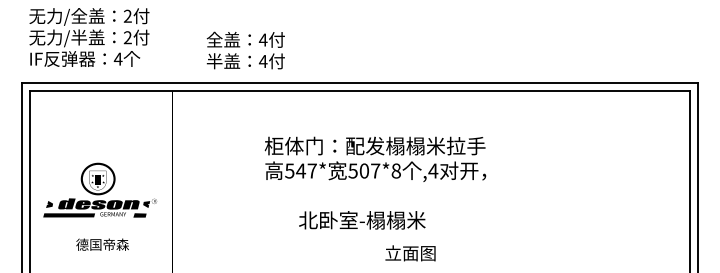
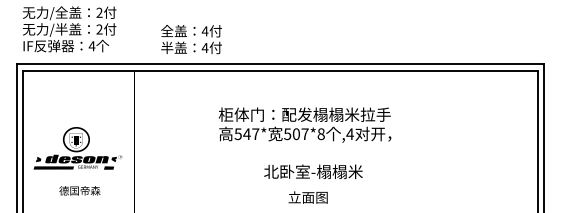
text: (375, 158) -> (305, 124), moved
text: (362, 220) -> (313, 171), moved
text: (410, 253) -> (308, 197), moved

